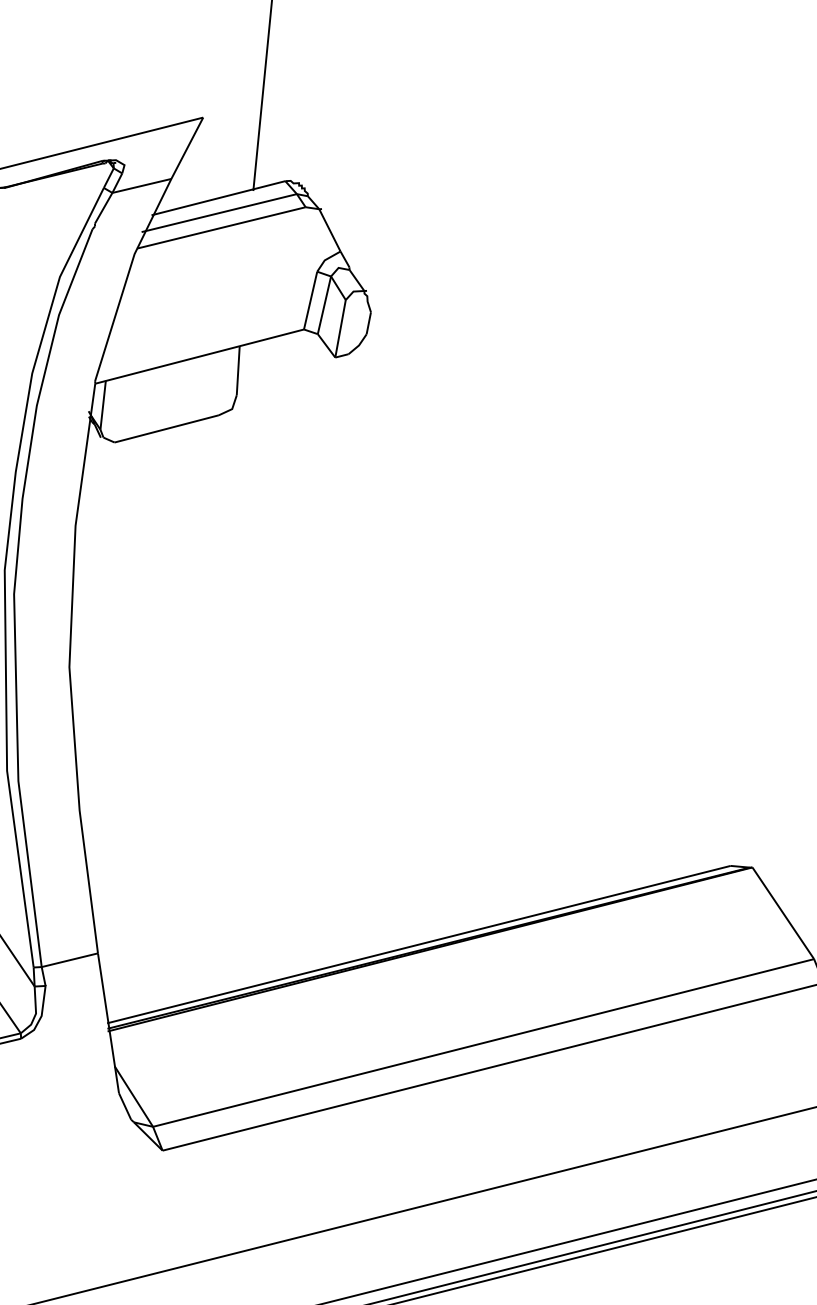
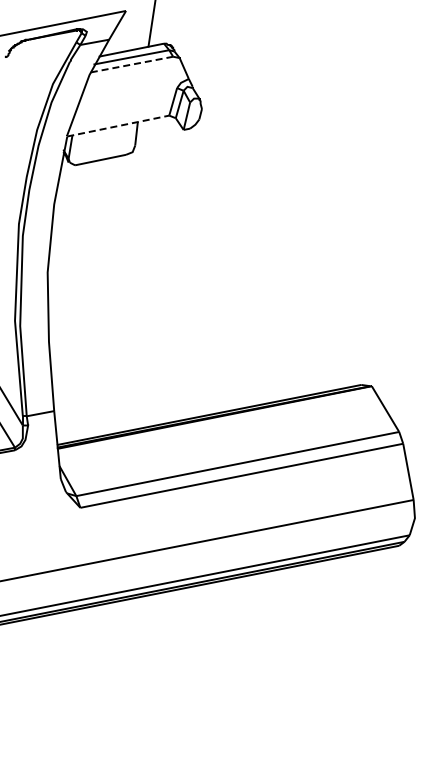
line: (220, 227) -> (131, 64), solid -> dashed
line: (200, 355) -> (118, 125), solid -> dashed

